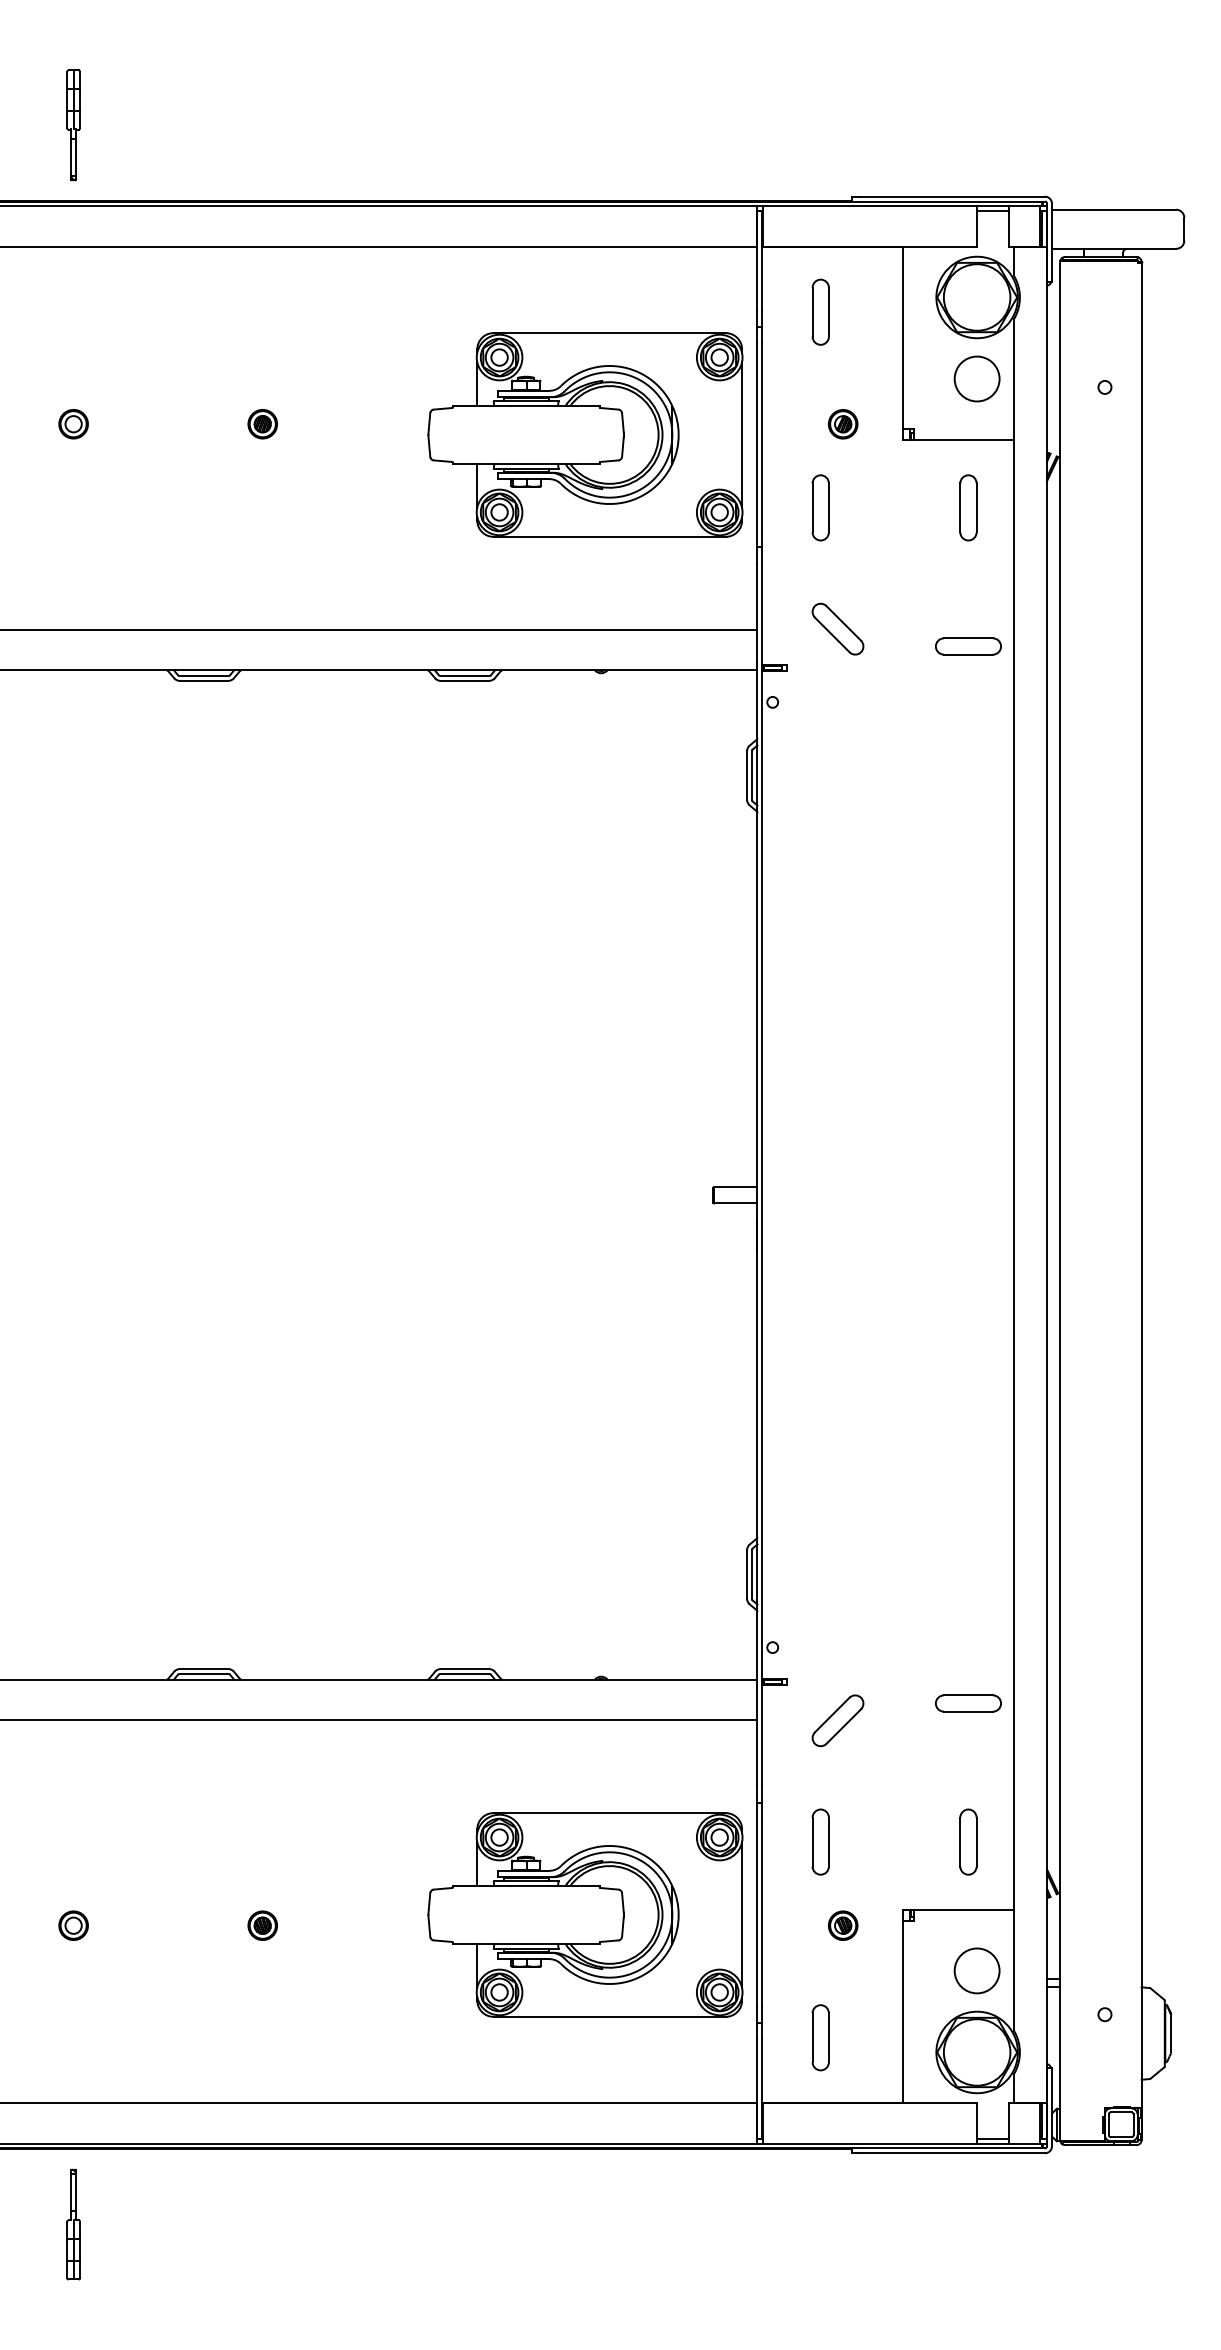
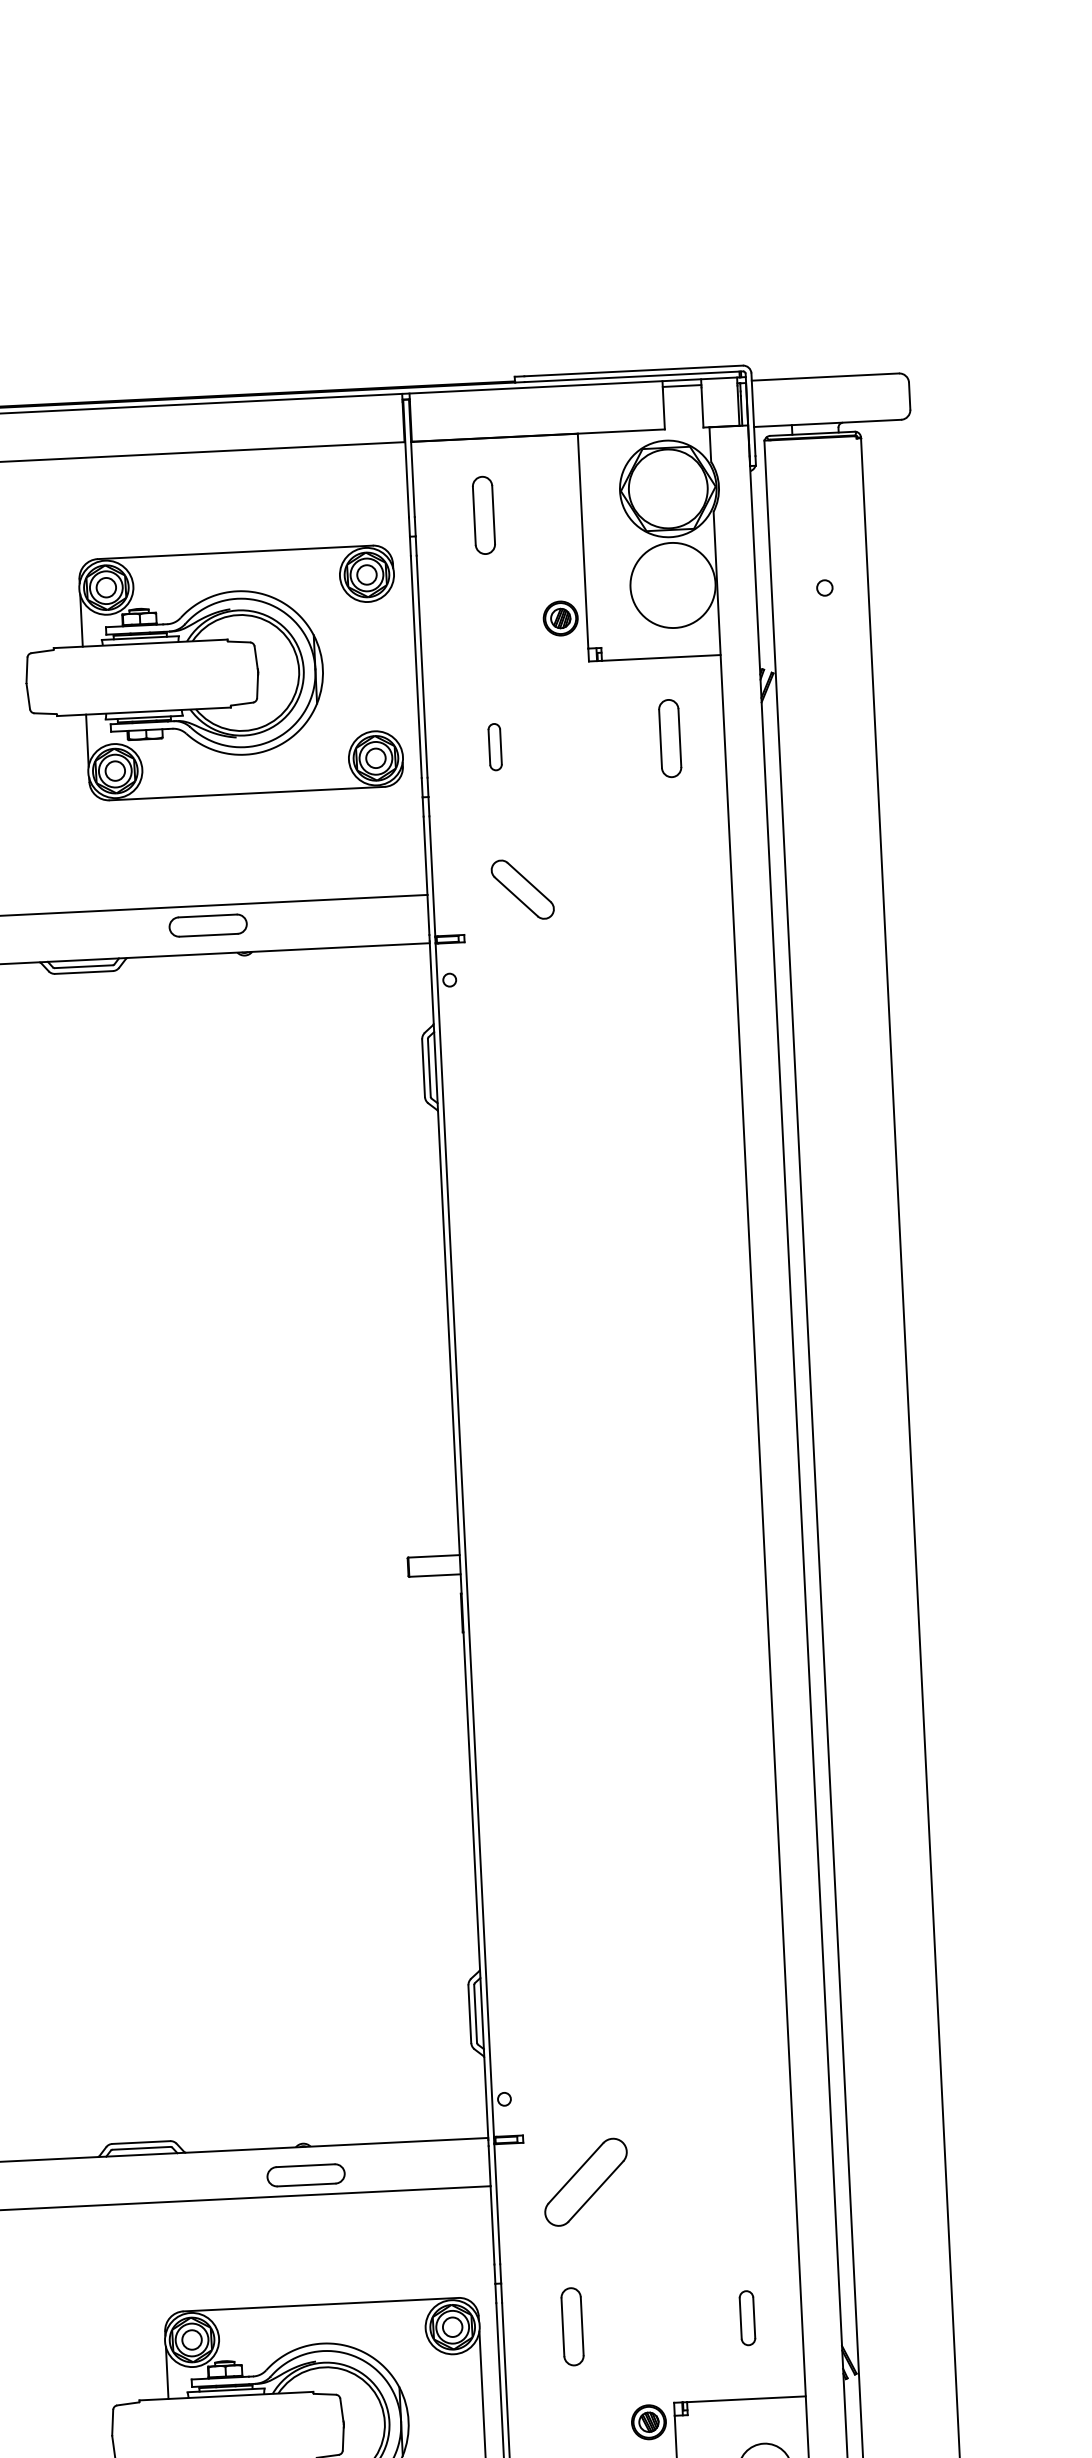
circle: (976, 378) -> (672, 584), size x1.6
part: (843, 424) -> (561, 618), moved
line: (742, 434) -> (398, 664), removed
part: (820, 507) -> (495, 746), size x0.6
part: (968, 646) -> (208, 925), moved
part: (968, 1703) -> (306, 2175), moved
part: (837, 1720) -> (585, 2181), size x1.4
part: (968, 1841) -> (747, 2317), size x0.7
part: (843, 1925) -> (649, 2422), moved

